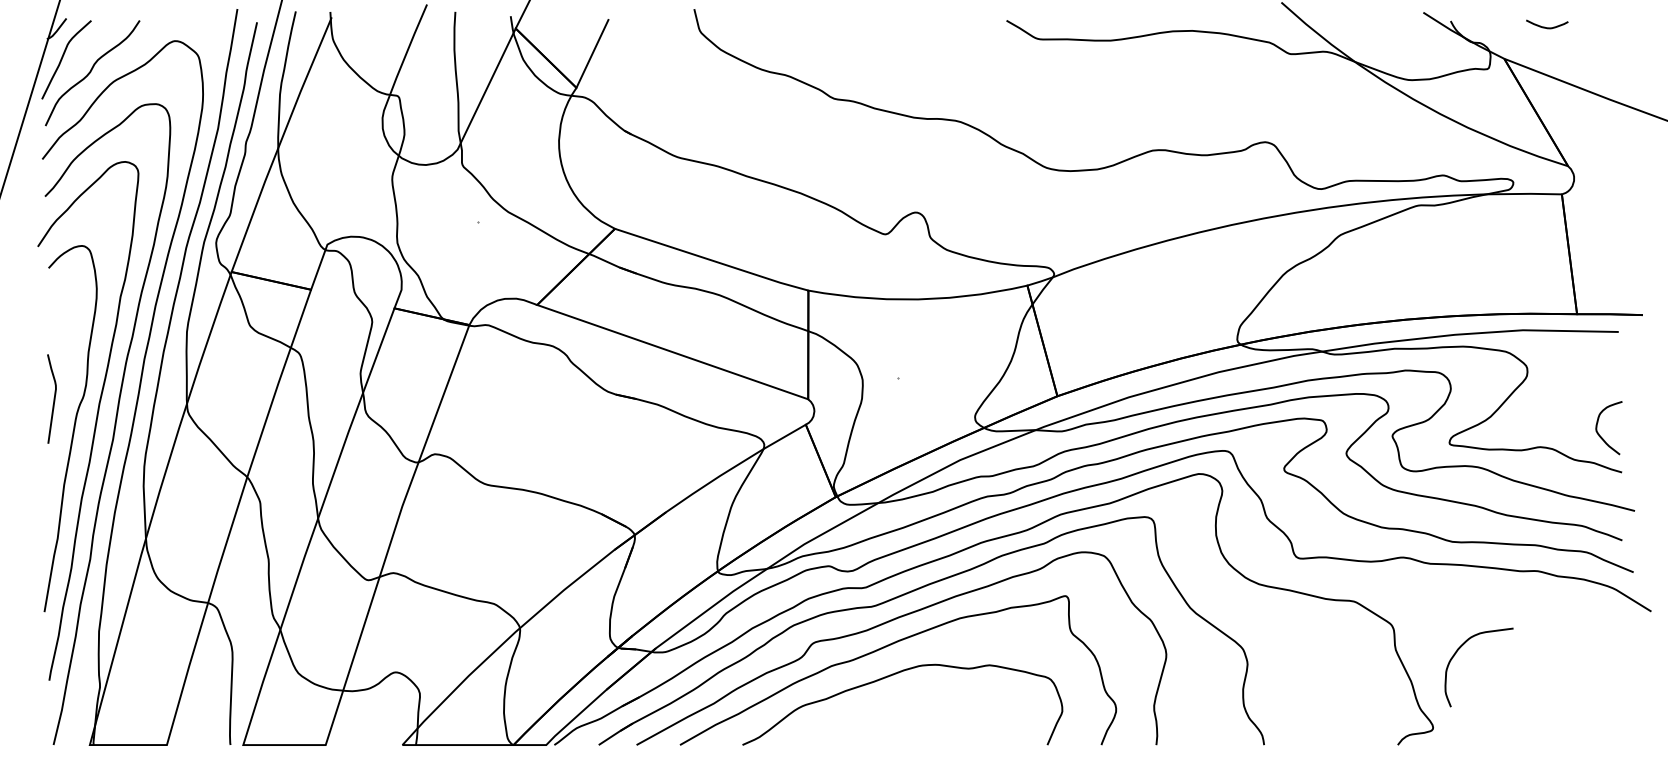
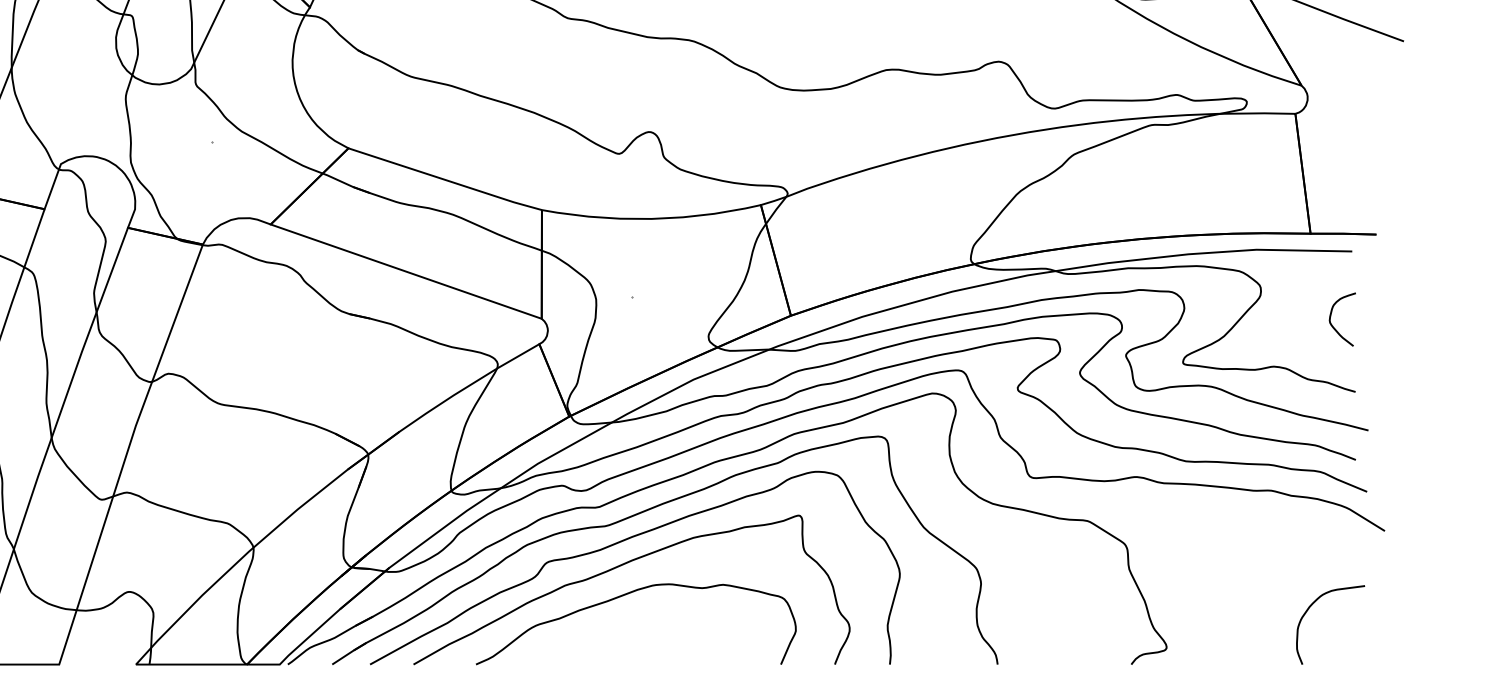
curve: (1599, 433) -> (1333, 324), moved
curve: (1457, 652) -> (1309, 609), moved

